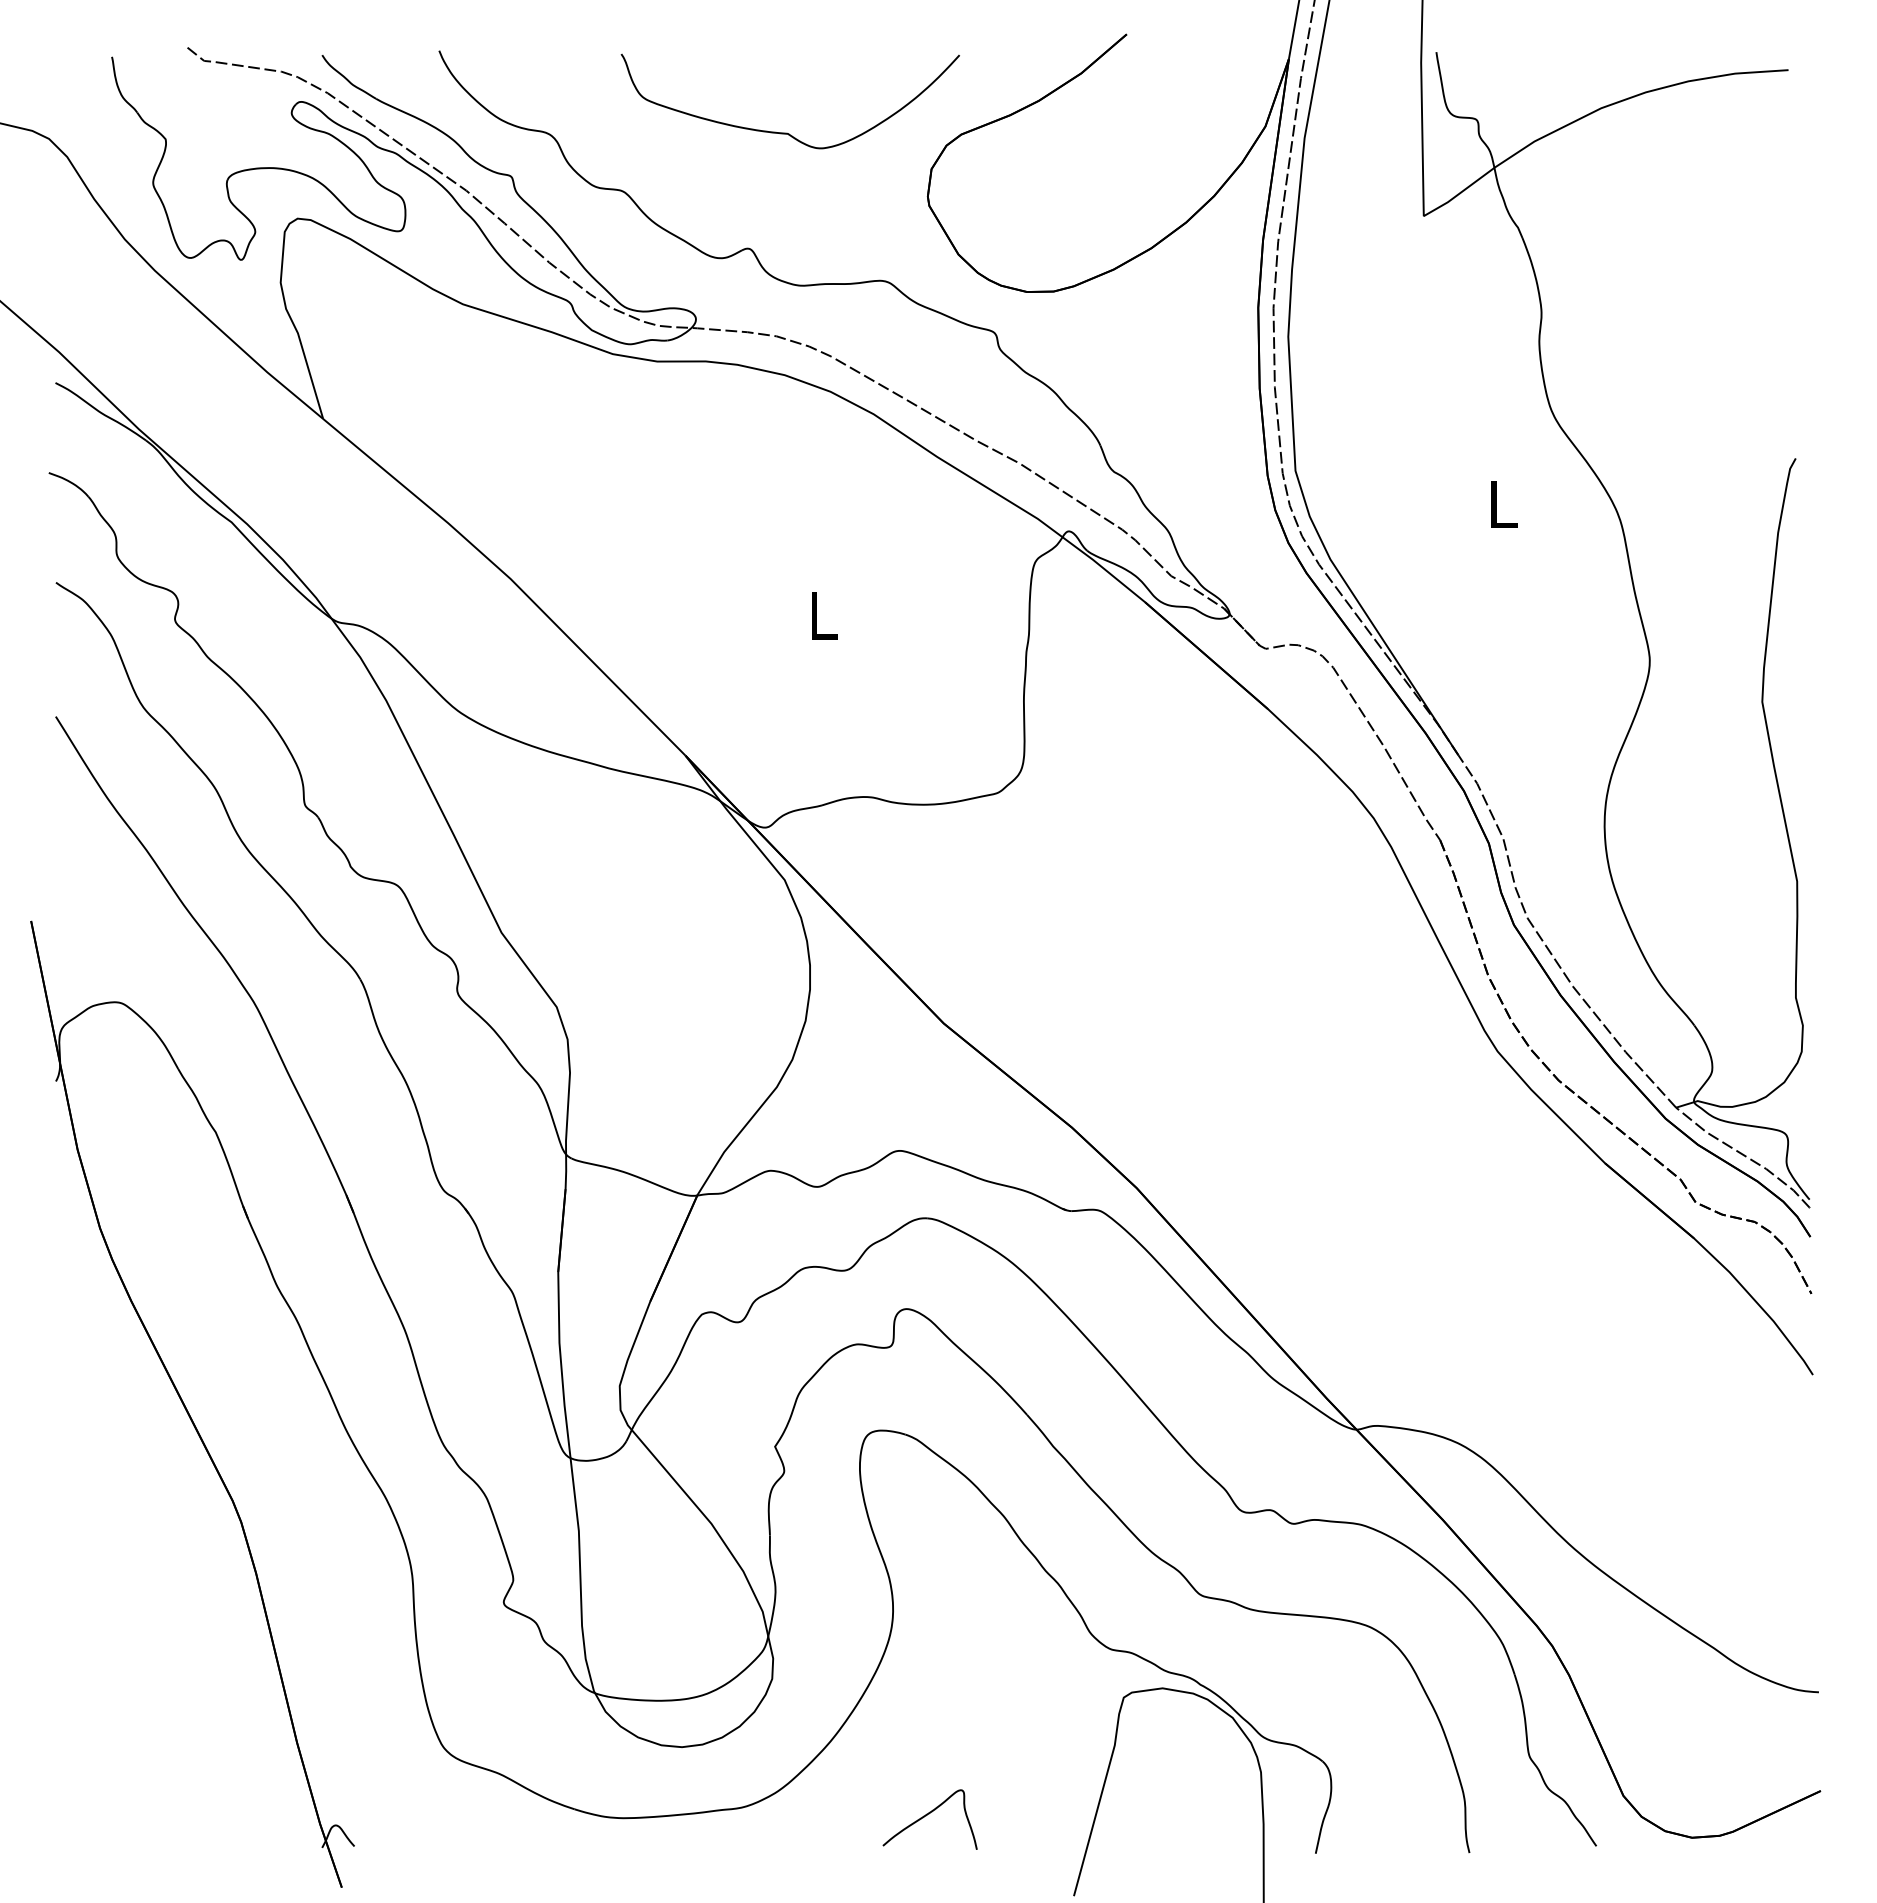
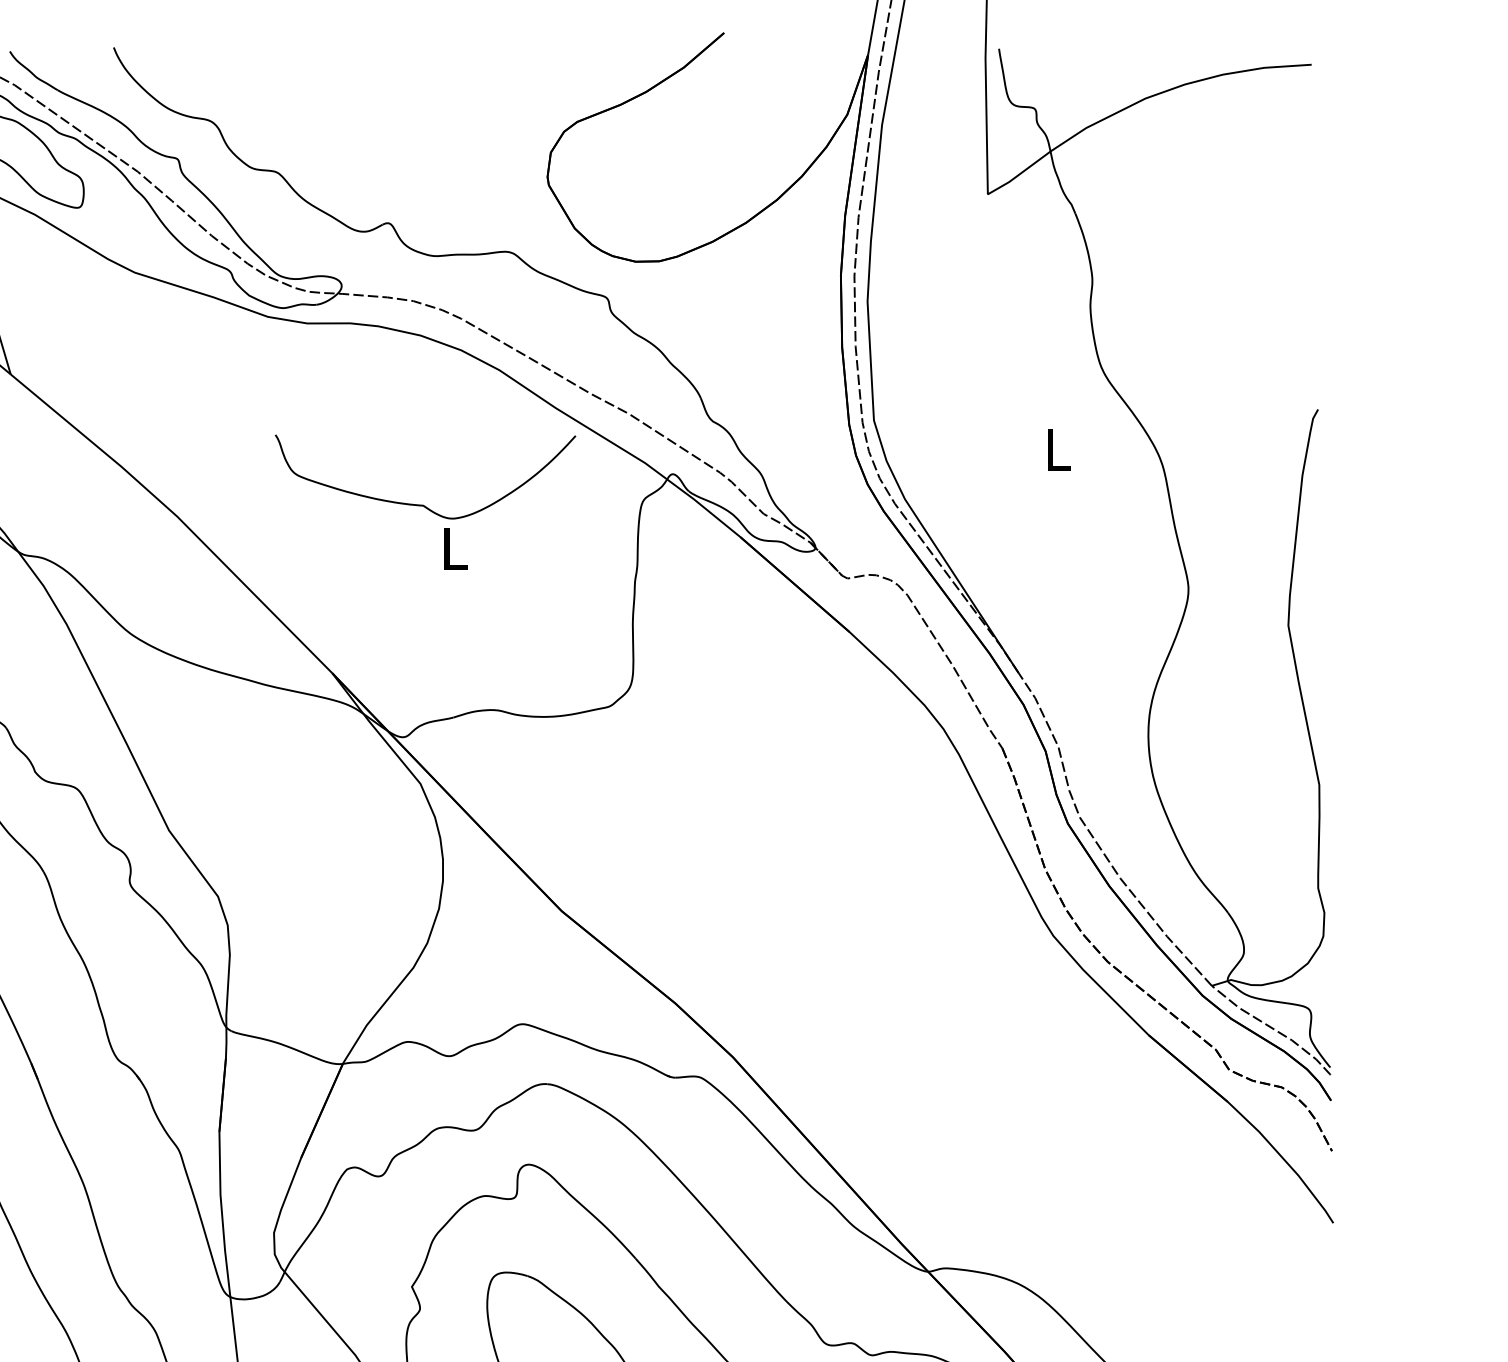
curve: (787, 132) -> (422, 504), moved

